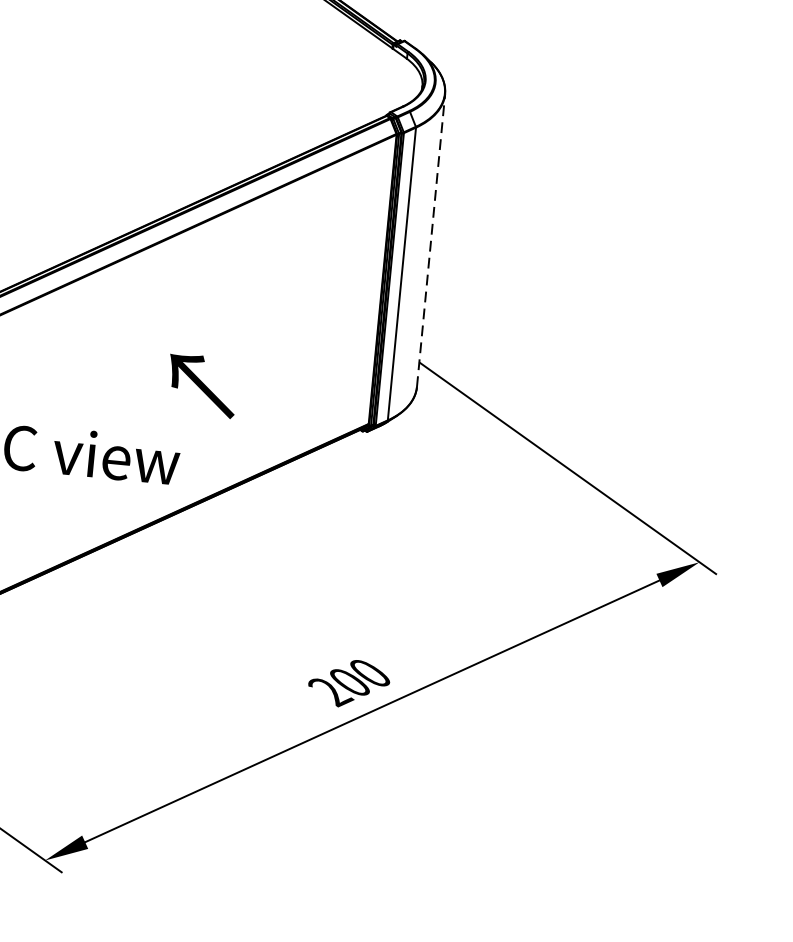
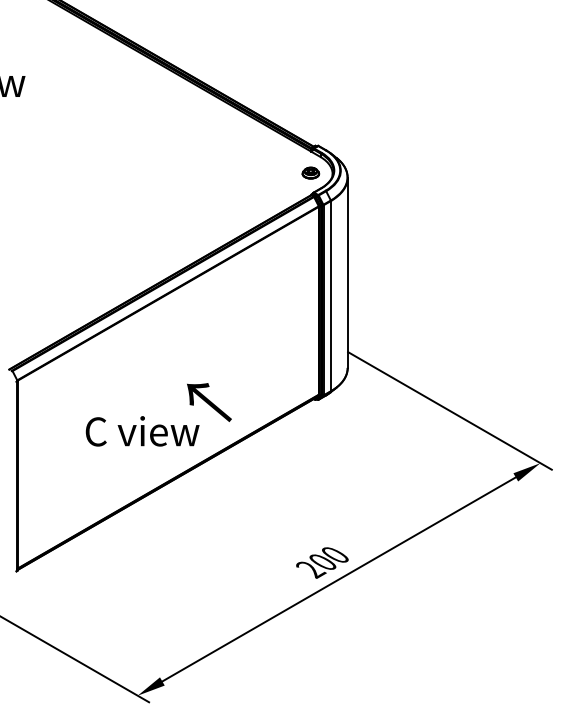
part: (388, 80) -> (310, 172), added
line: (430, 240) -> (347, 272), dashed -> solid
text: (202, 385) -> (209, 402), moved

